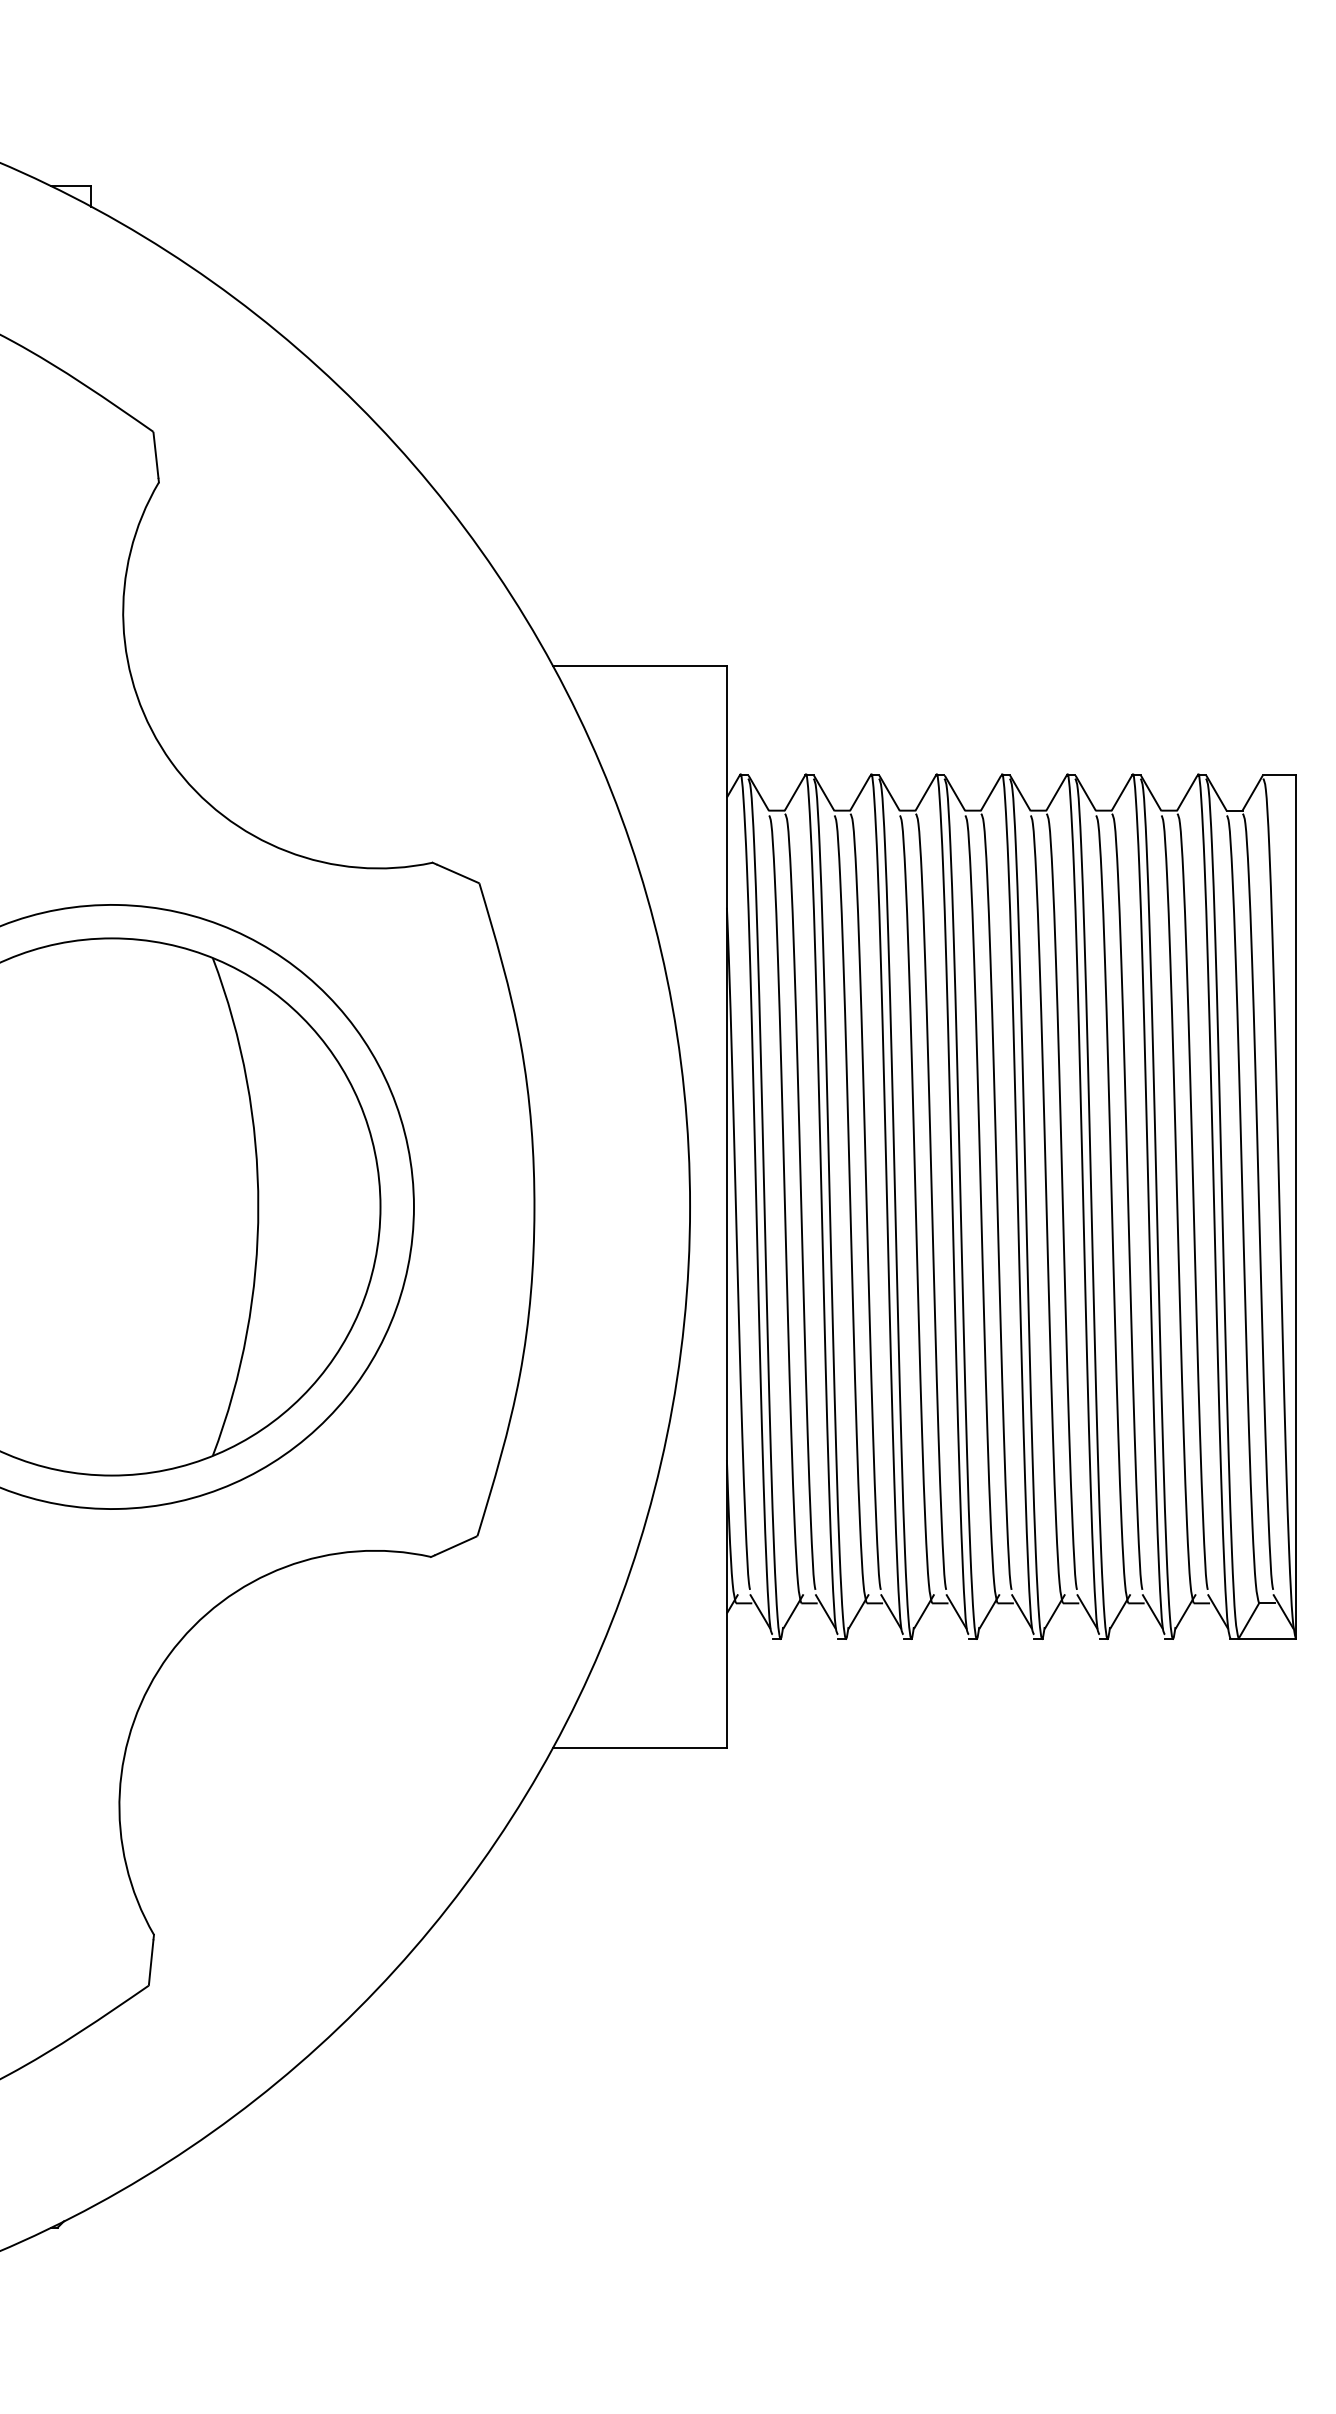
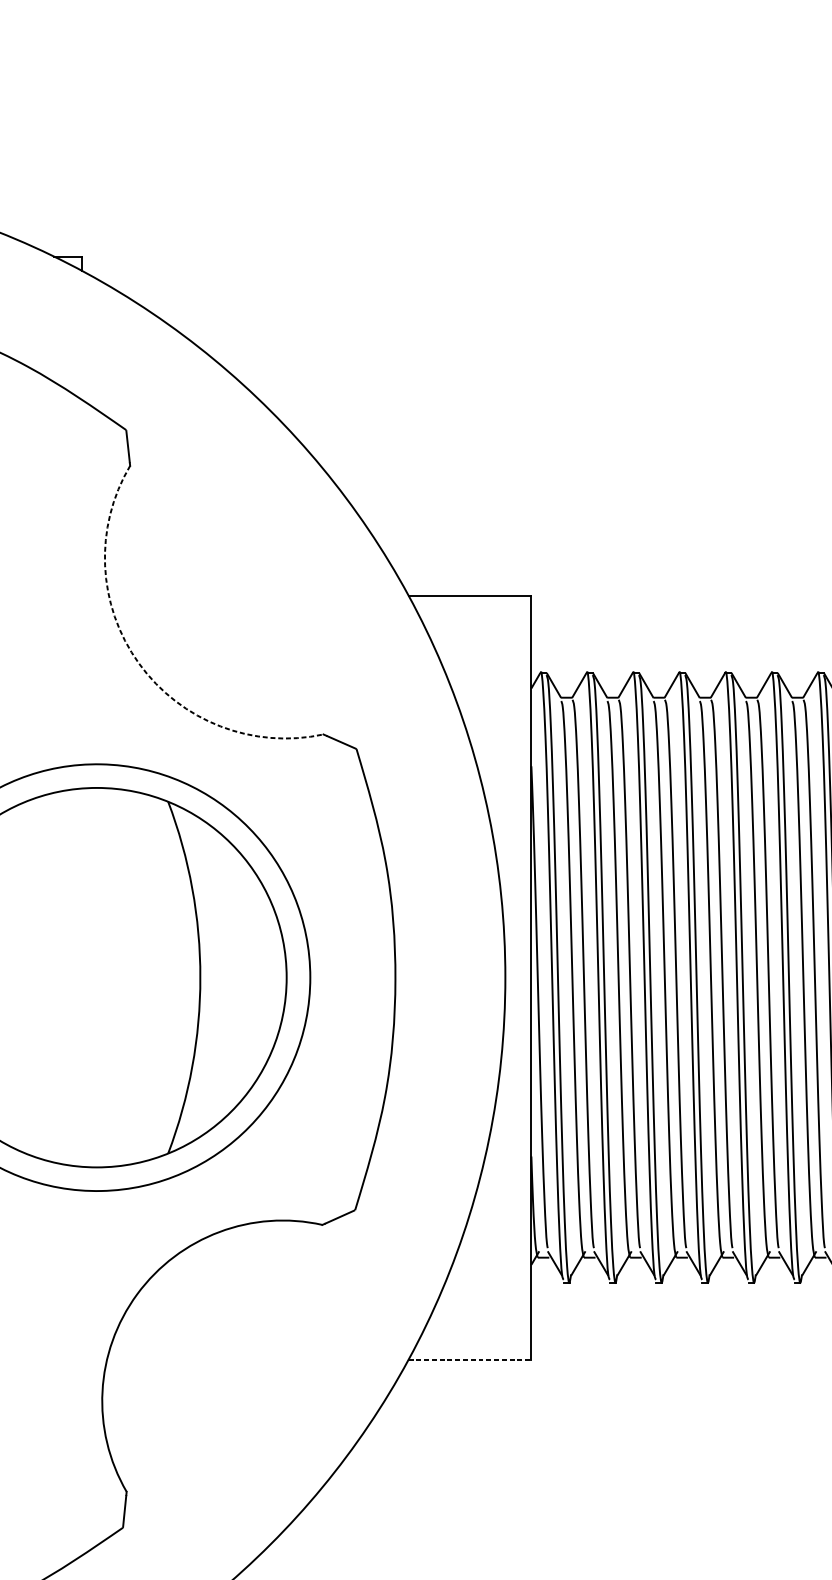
arc: (171, 762) -> (139, 663), solid -> dashed
line: (639, 1747) -> (469, 1359), solid -> dashed

